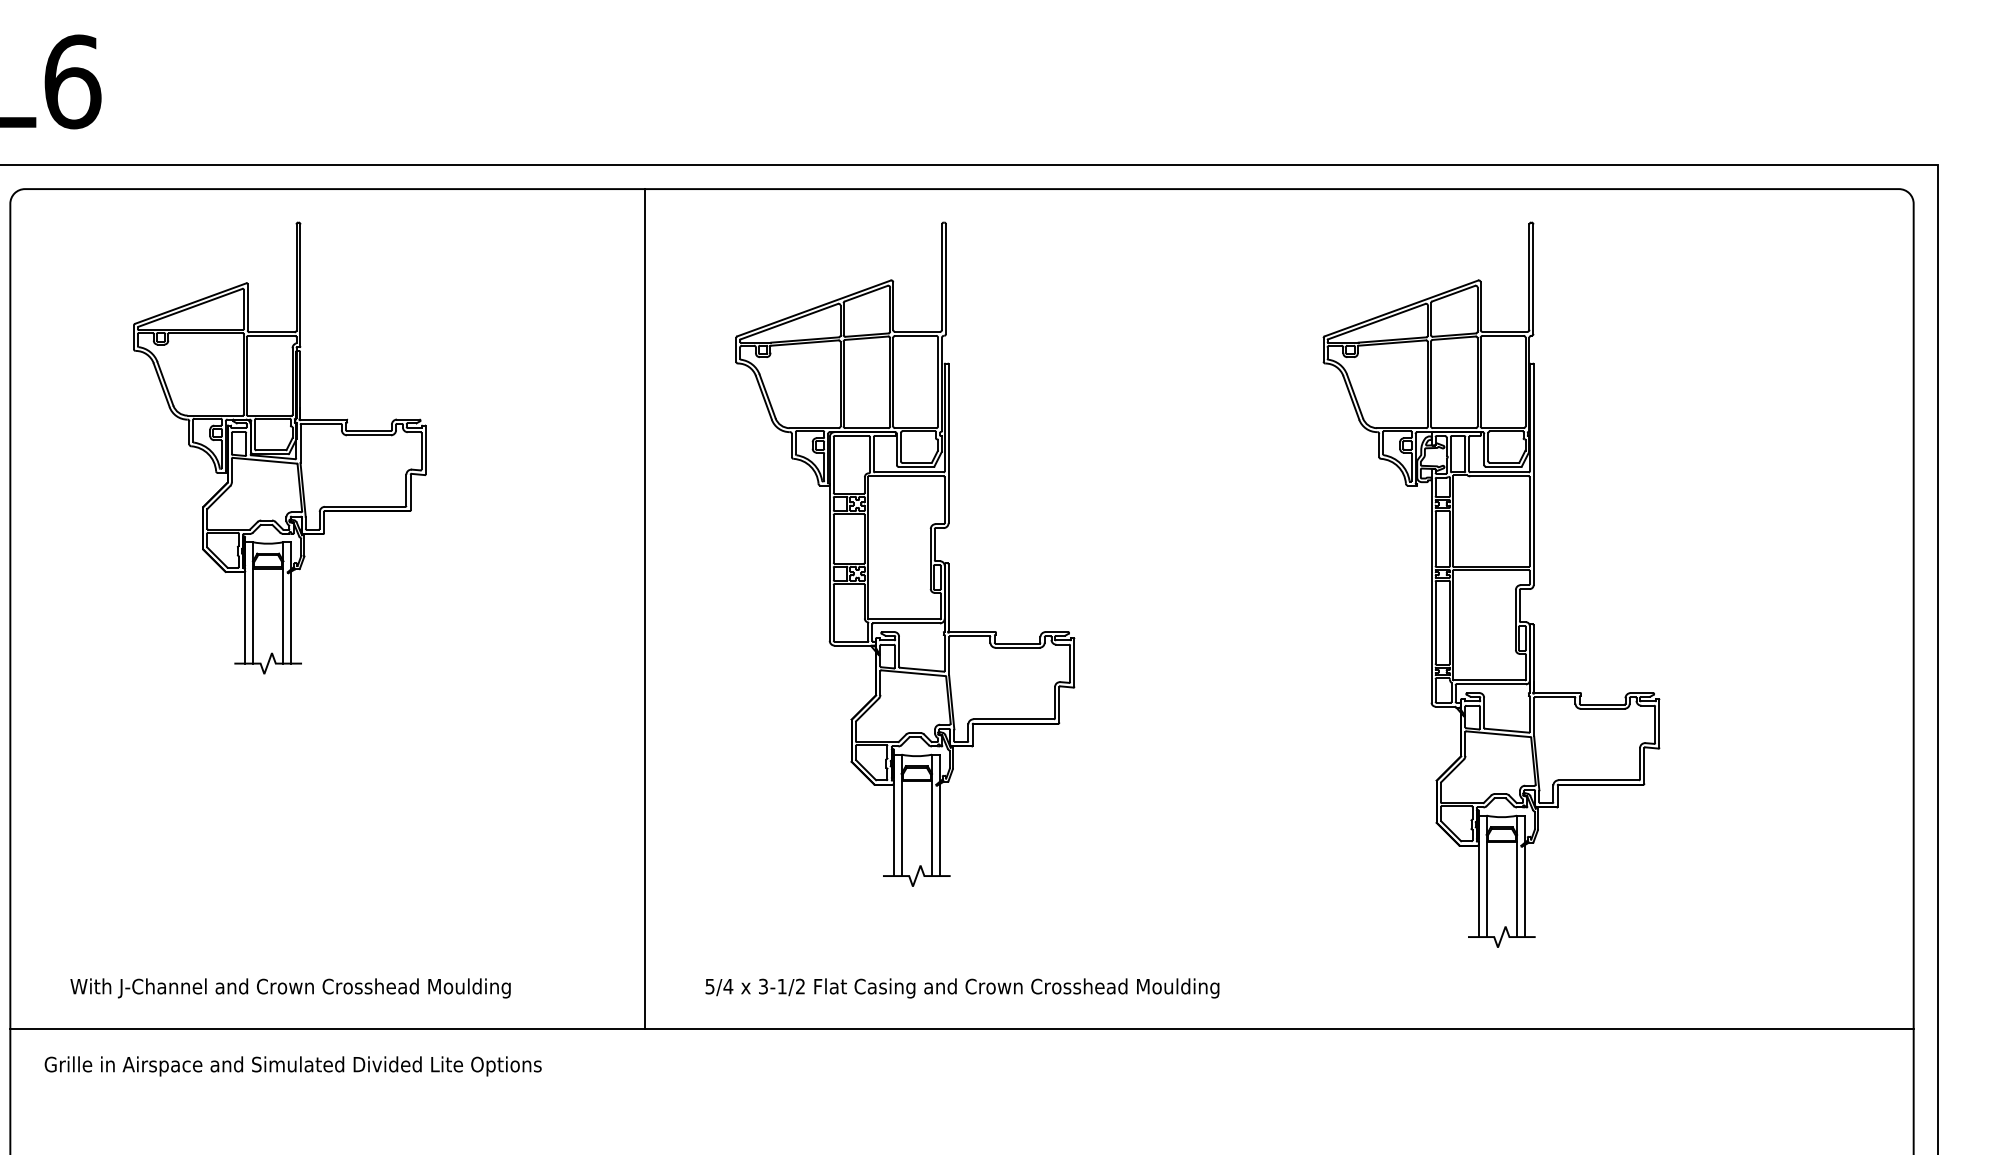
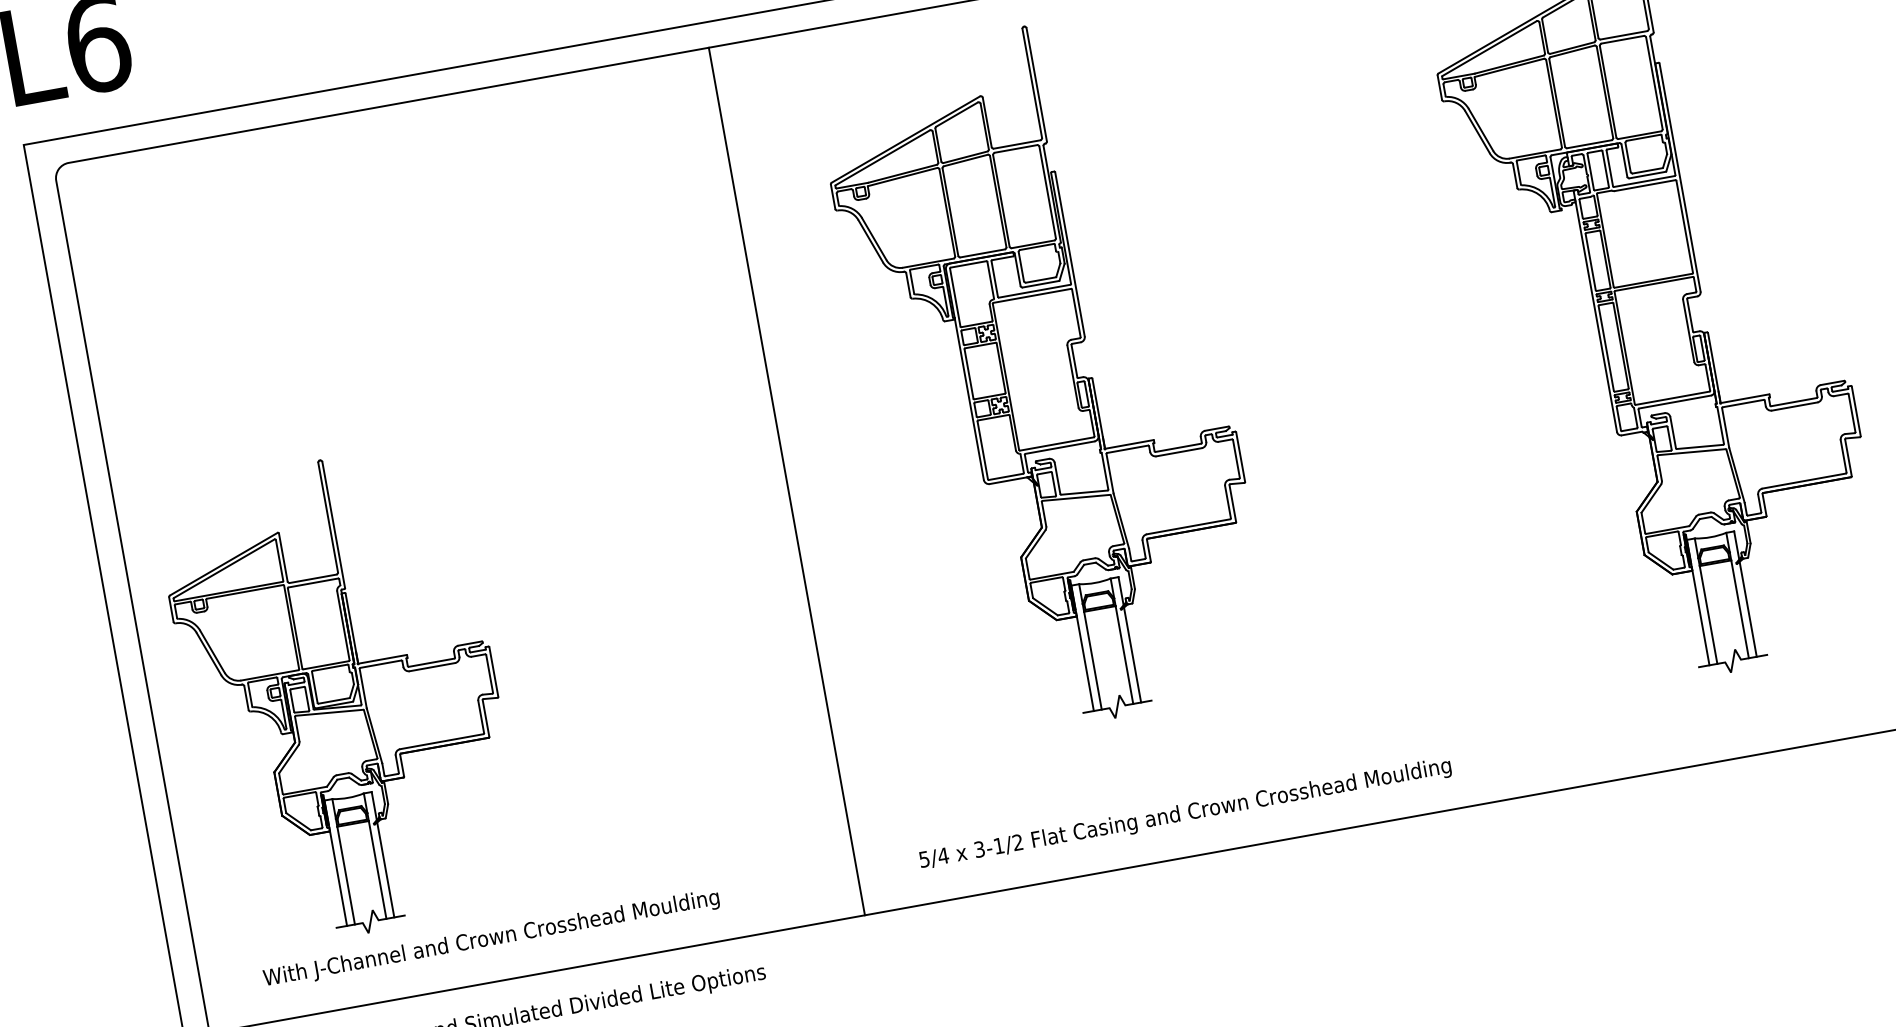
part: (279, 447) -> (342, 696), moved

